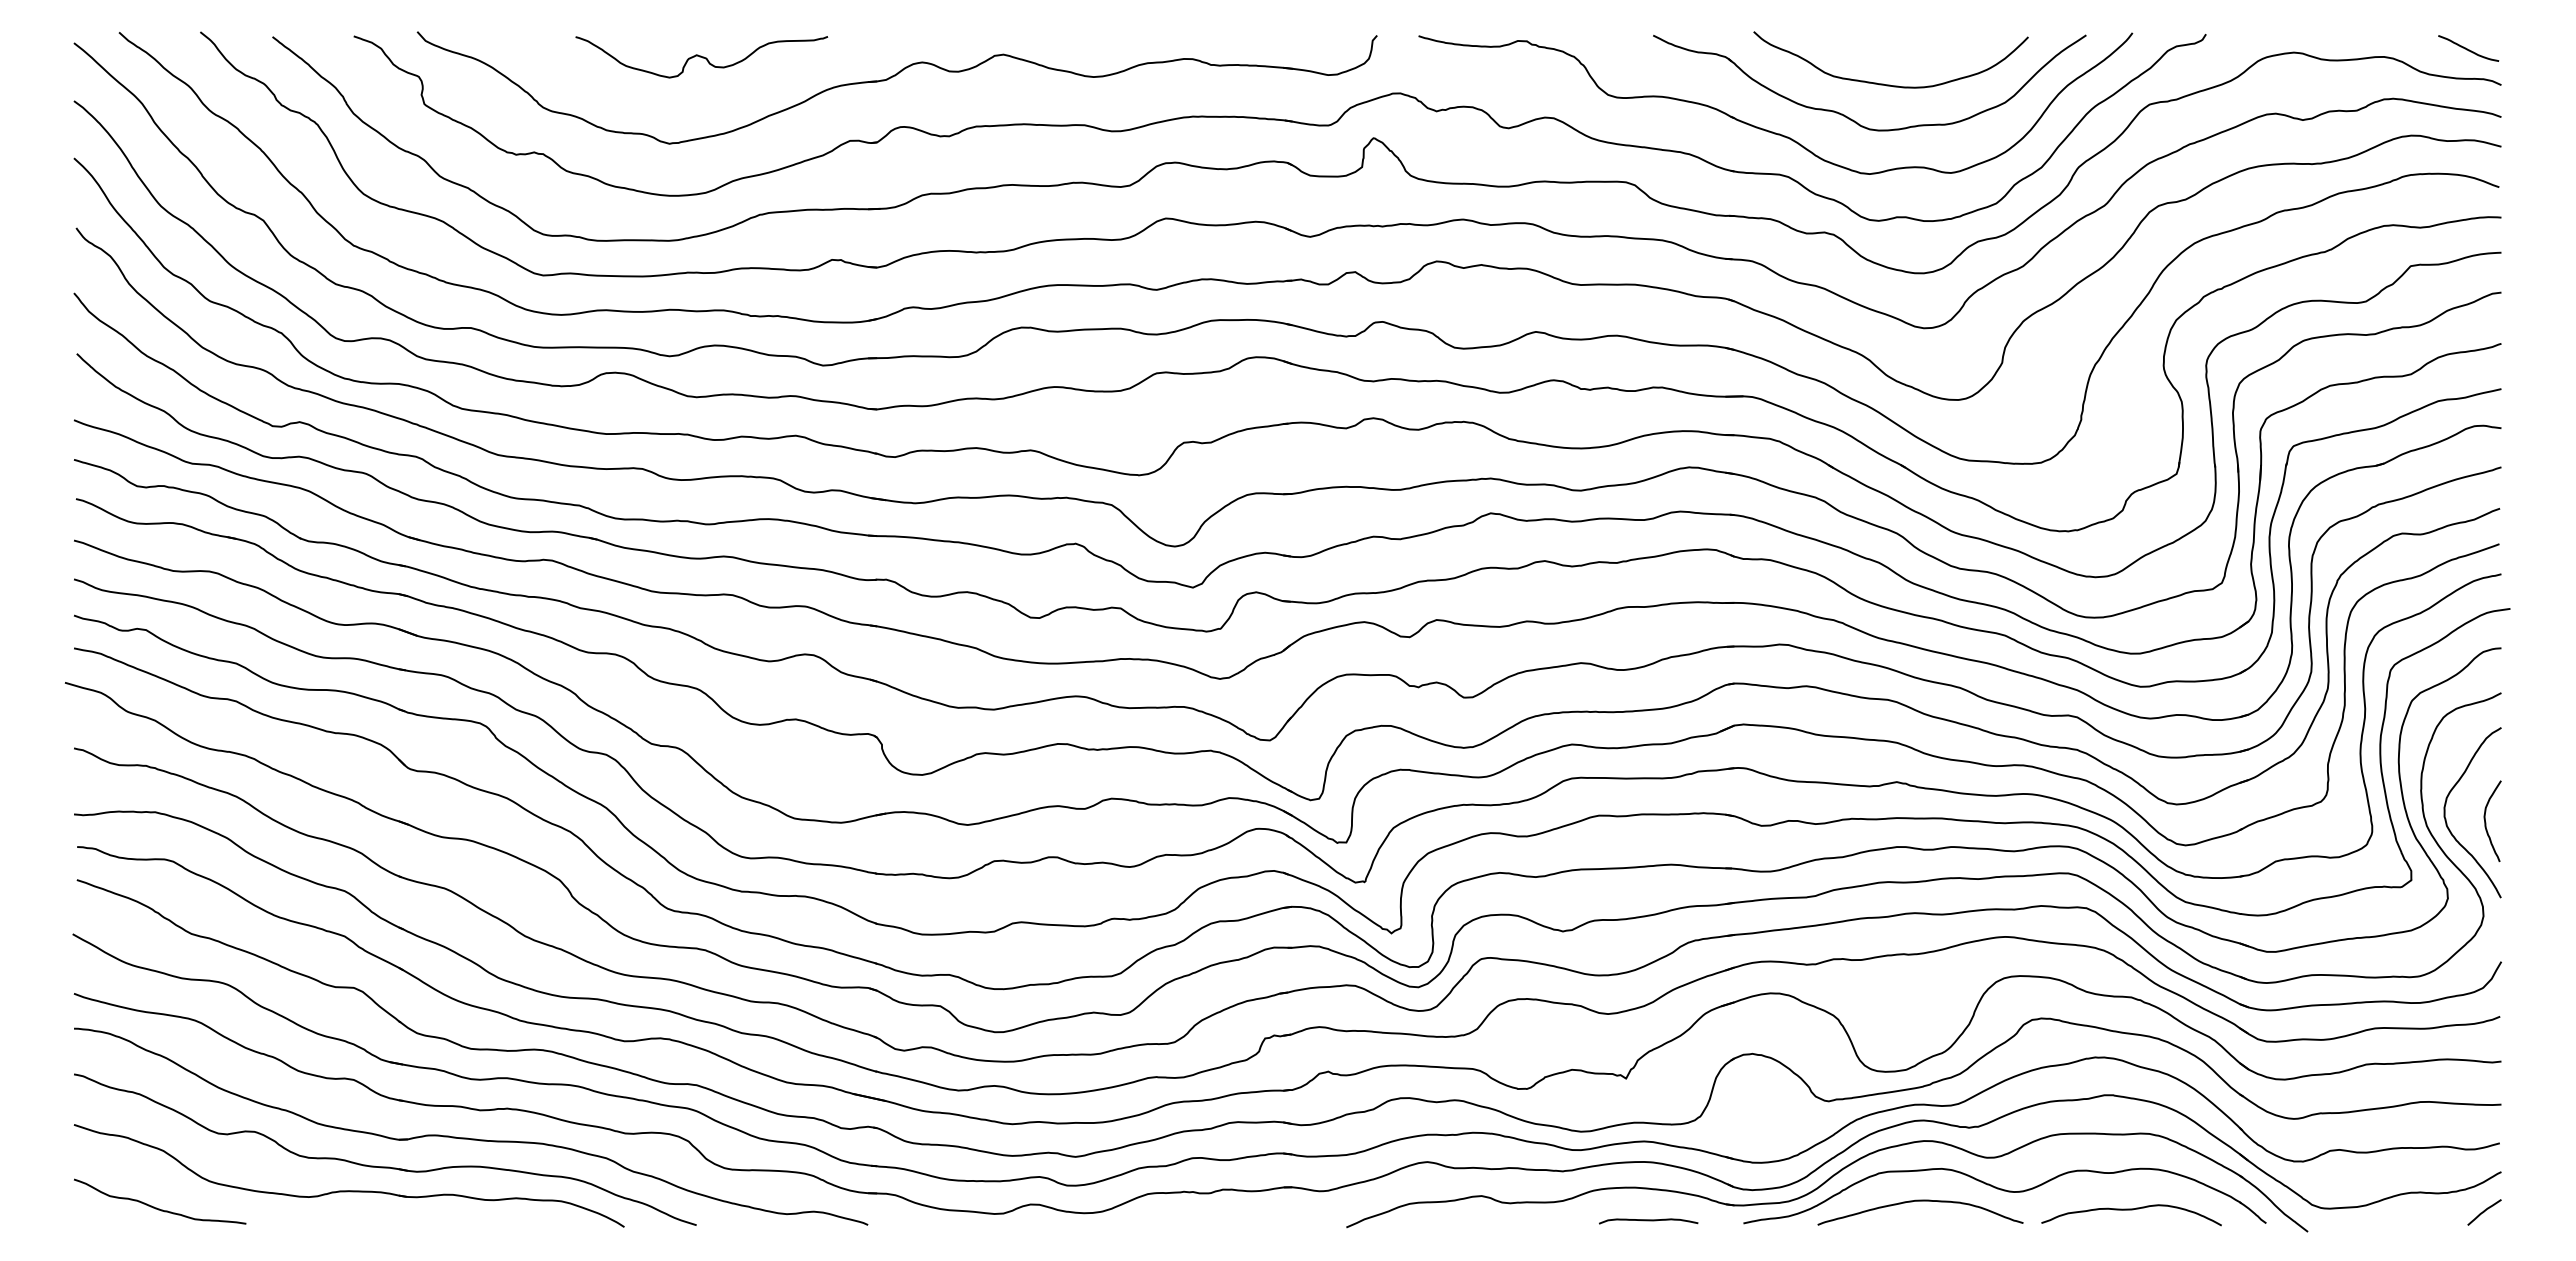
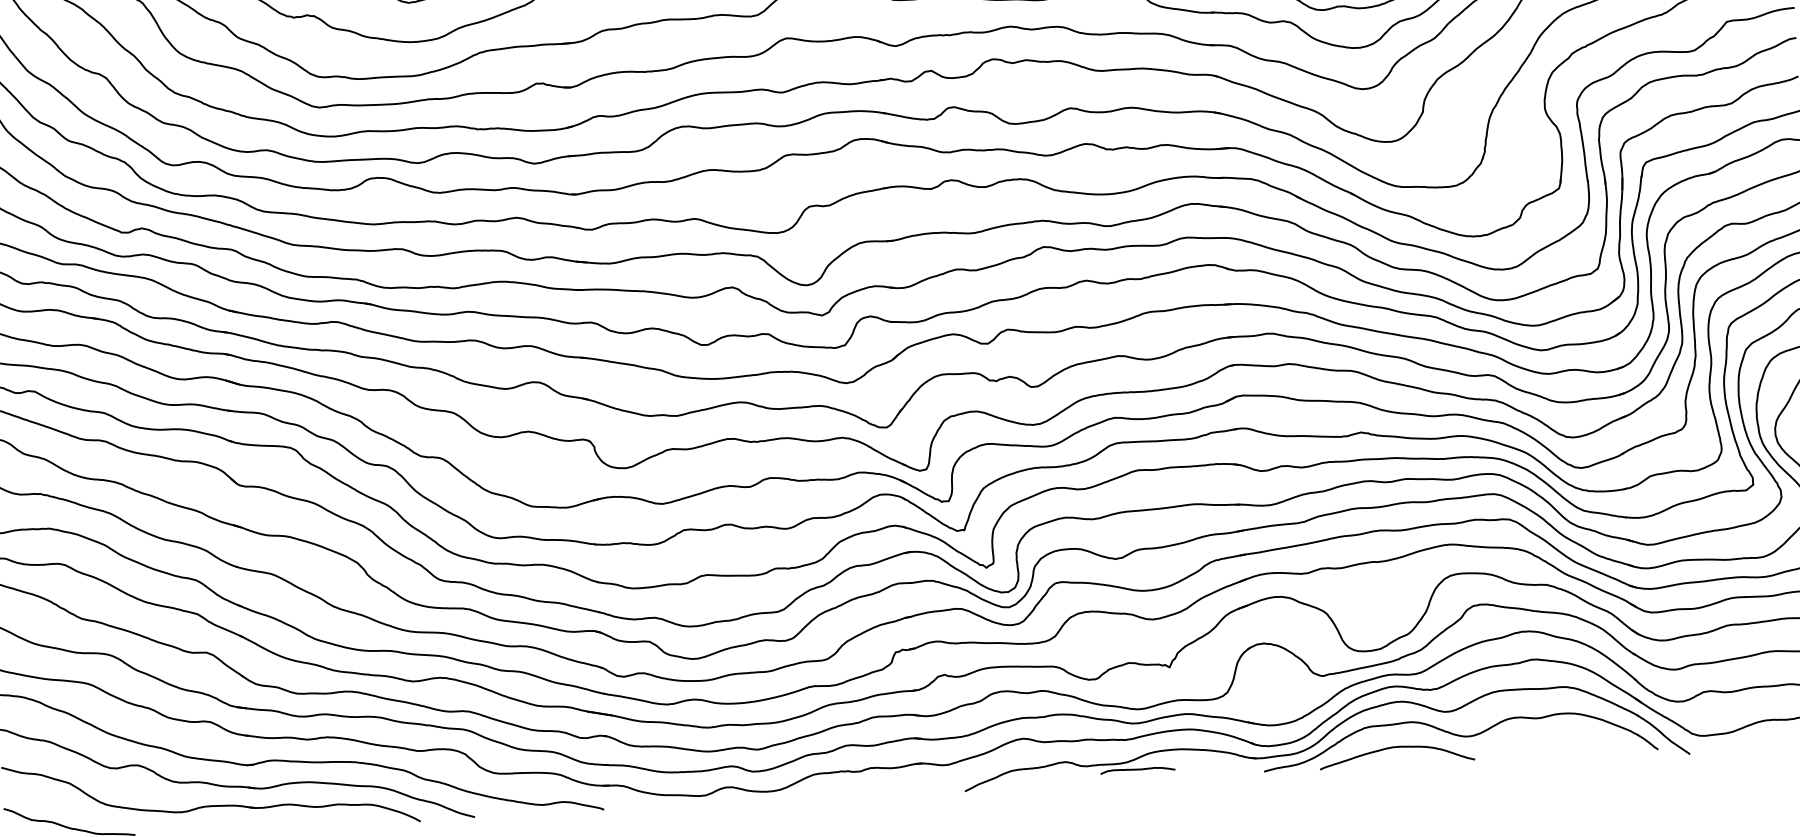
curve: (2131, 1210) -> (1556, 745), removed
curve: (1648, 1221) -> (1137, 770), moved

